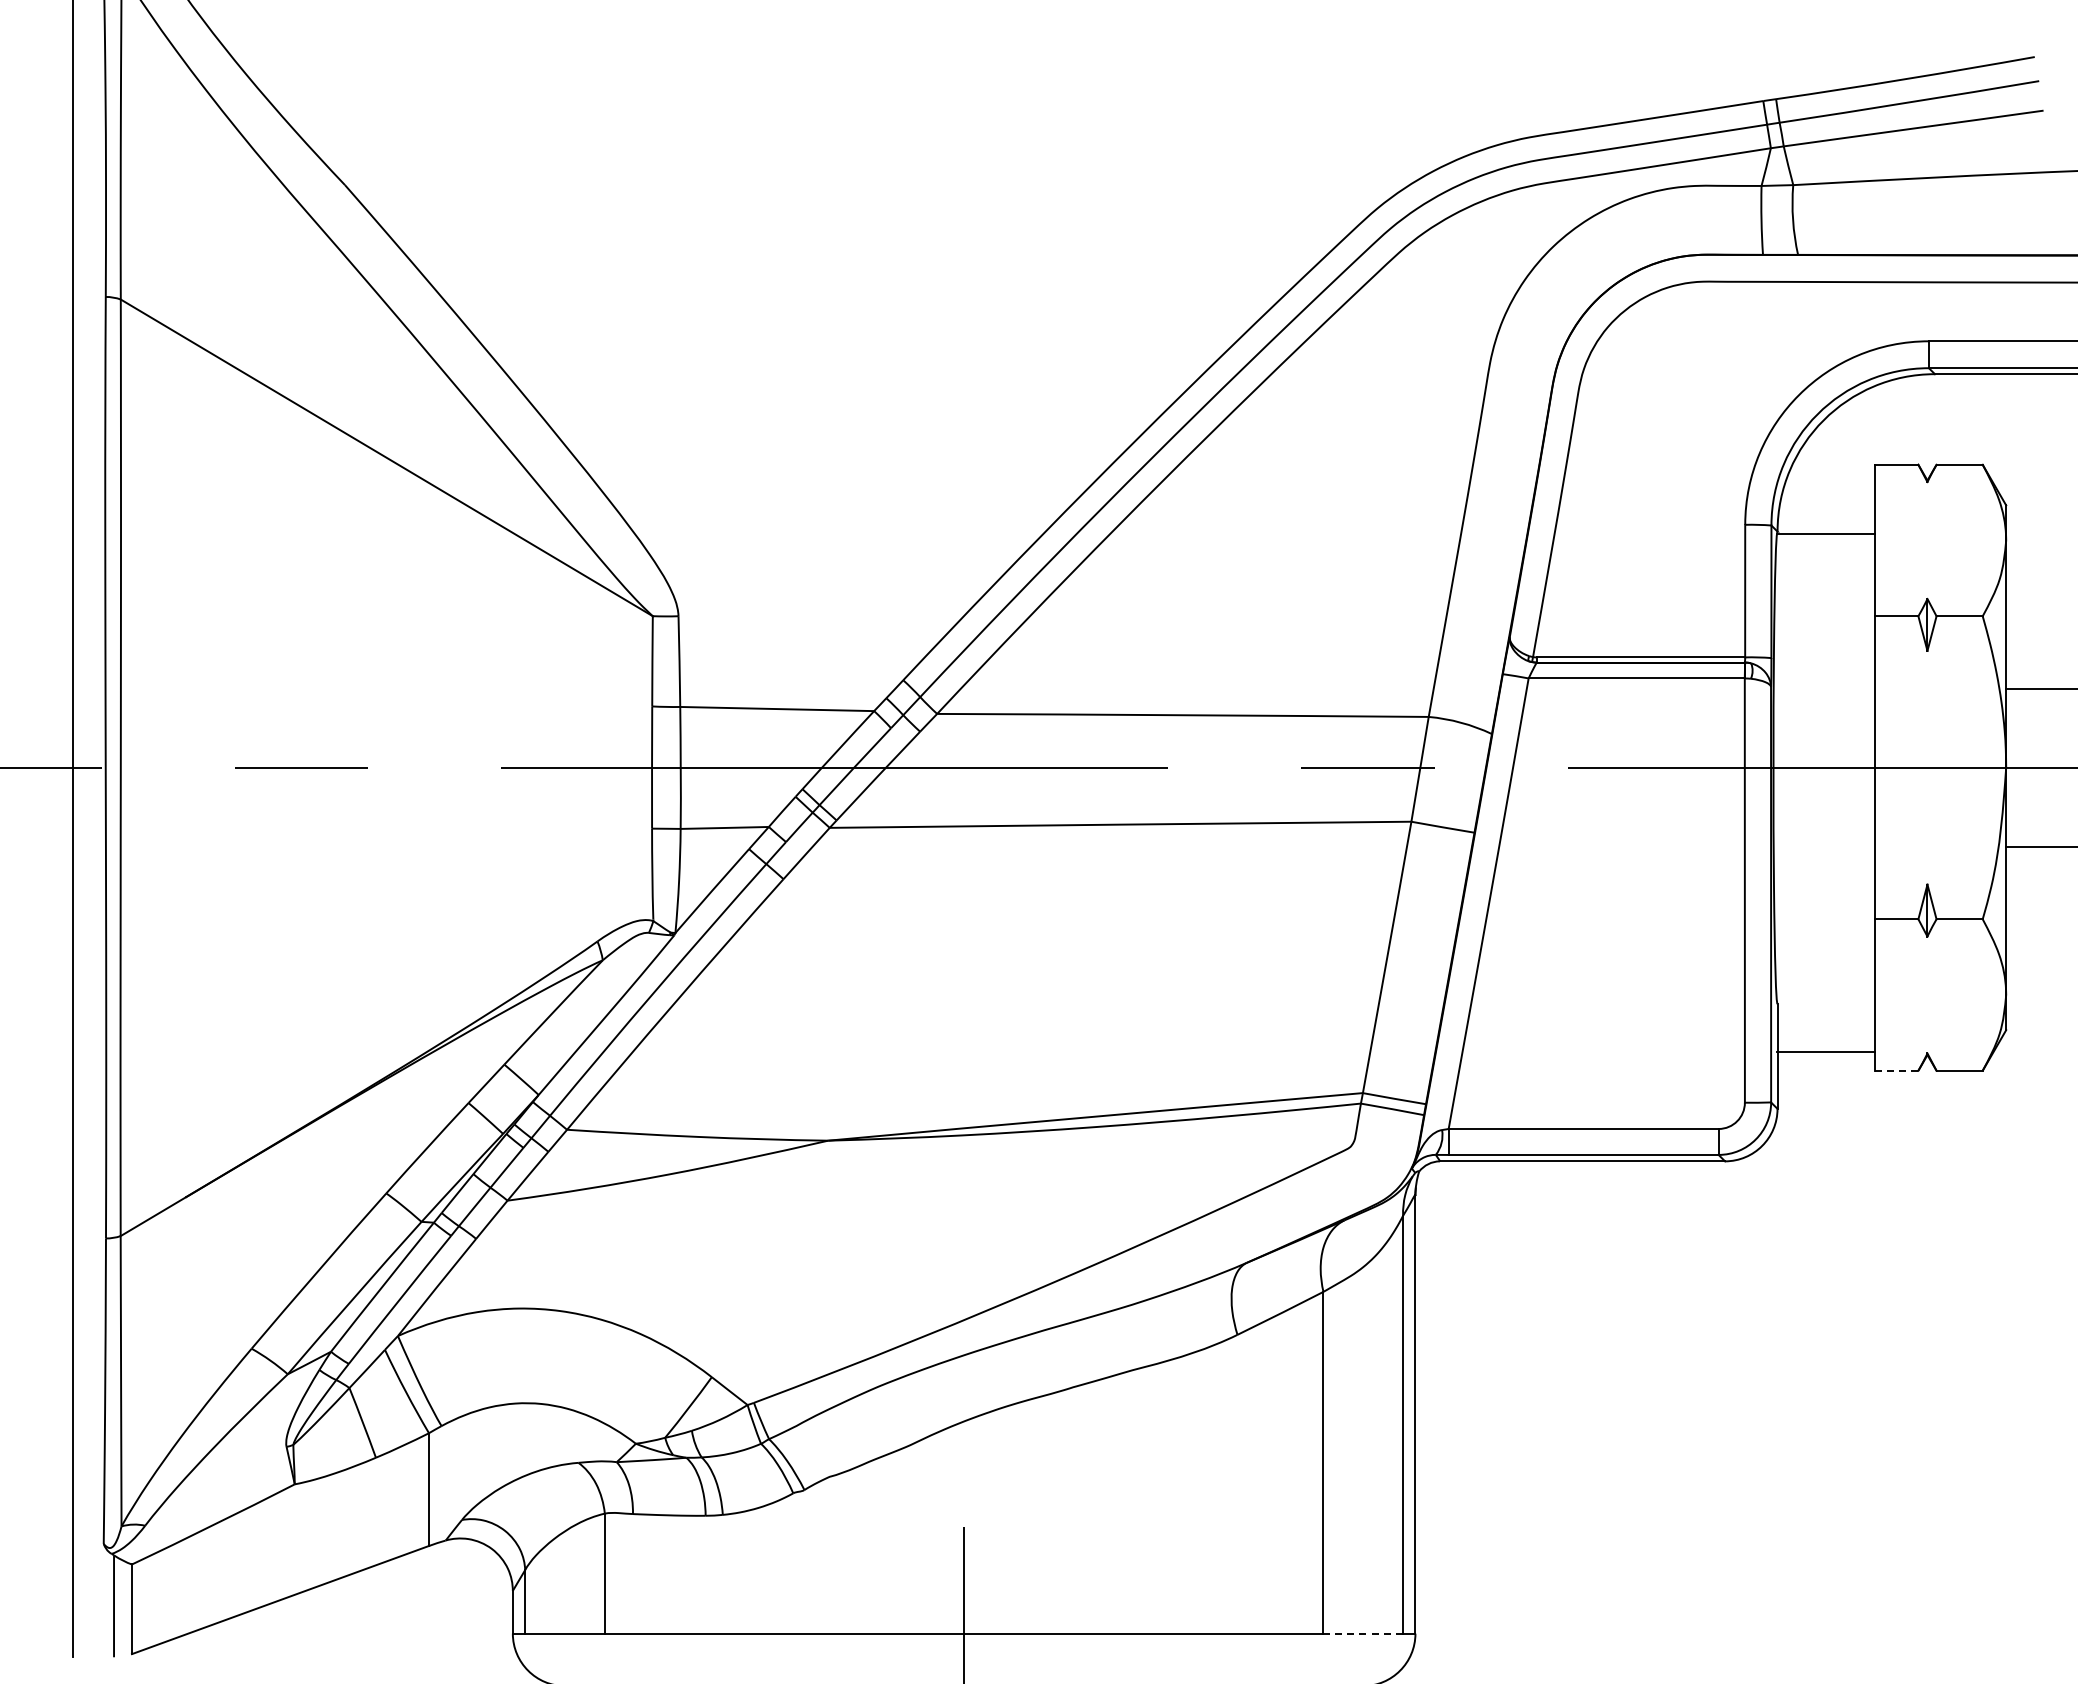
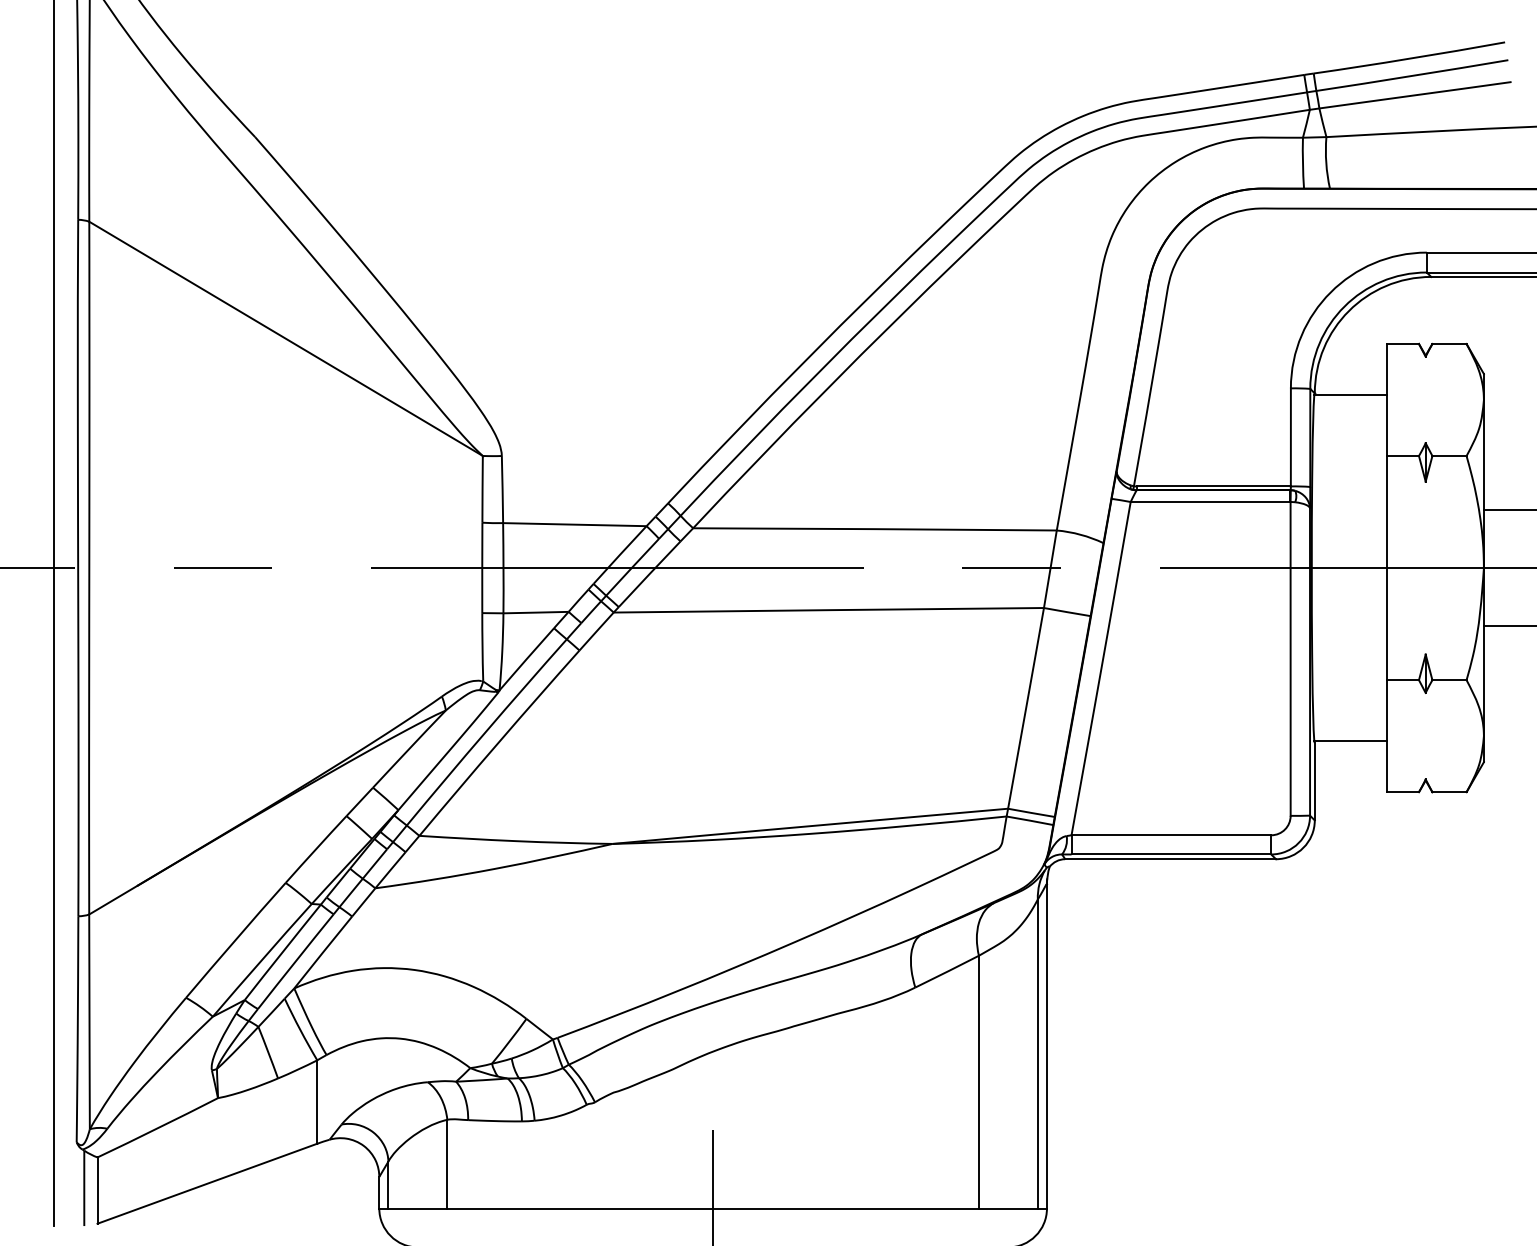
line: (1825, 1052) -> (1350, 740), moved
line: (1896, 1070) -> (1402, 792), dashed -> solid
line: (1363, 1633) -> (1008, 1208), dashed -> solid

